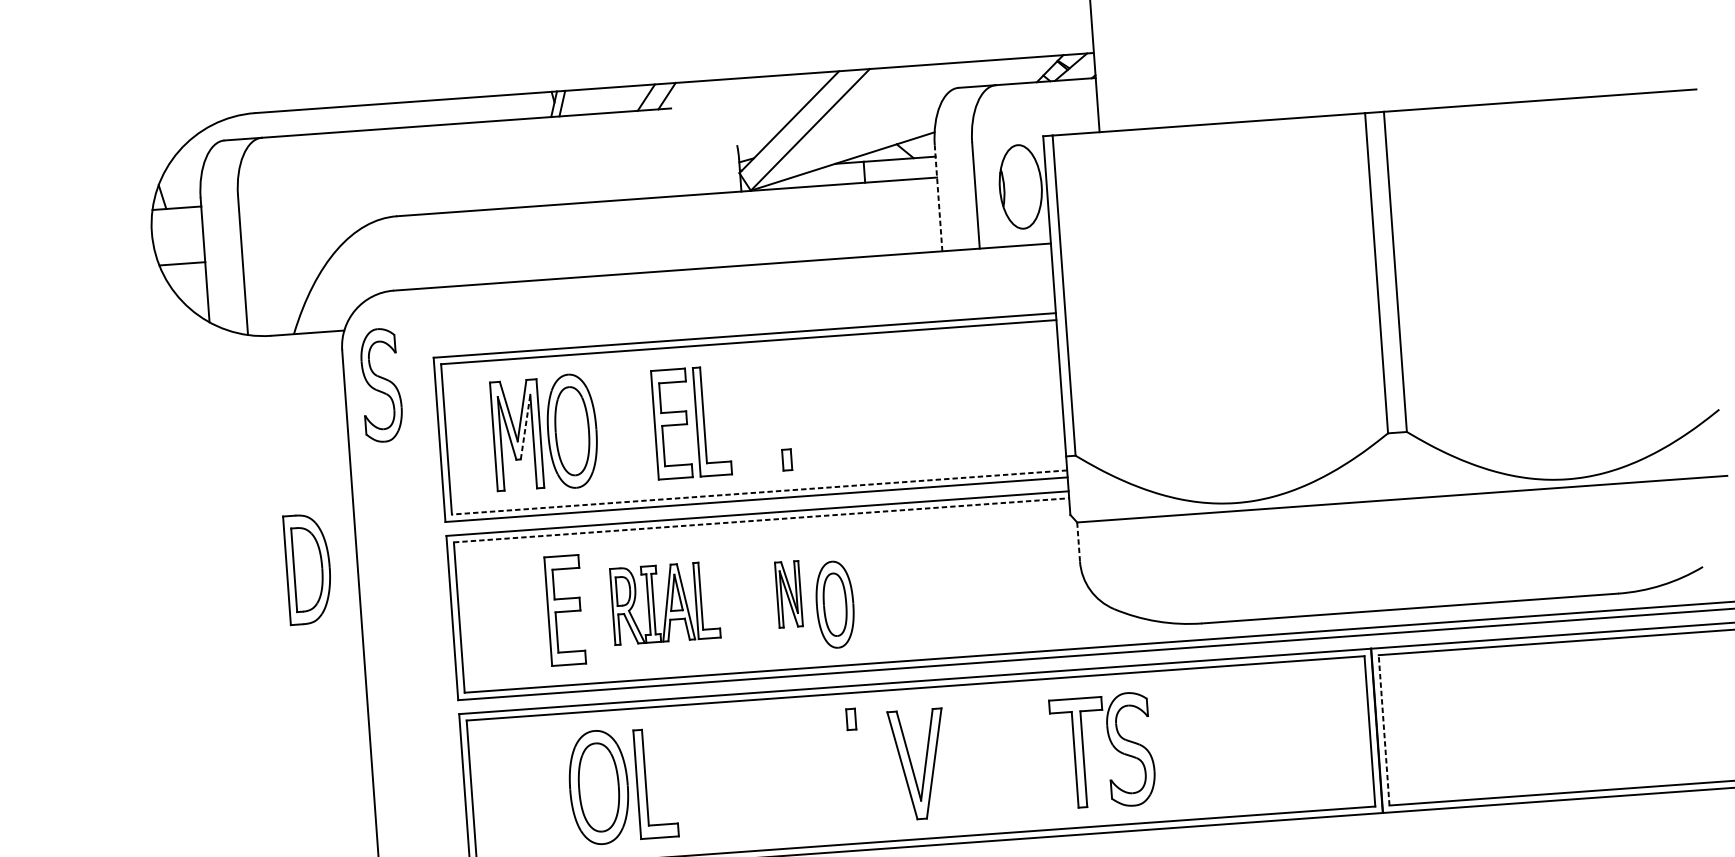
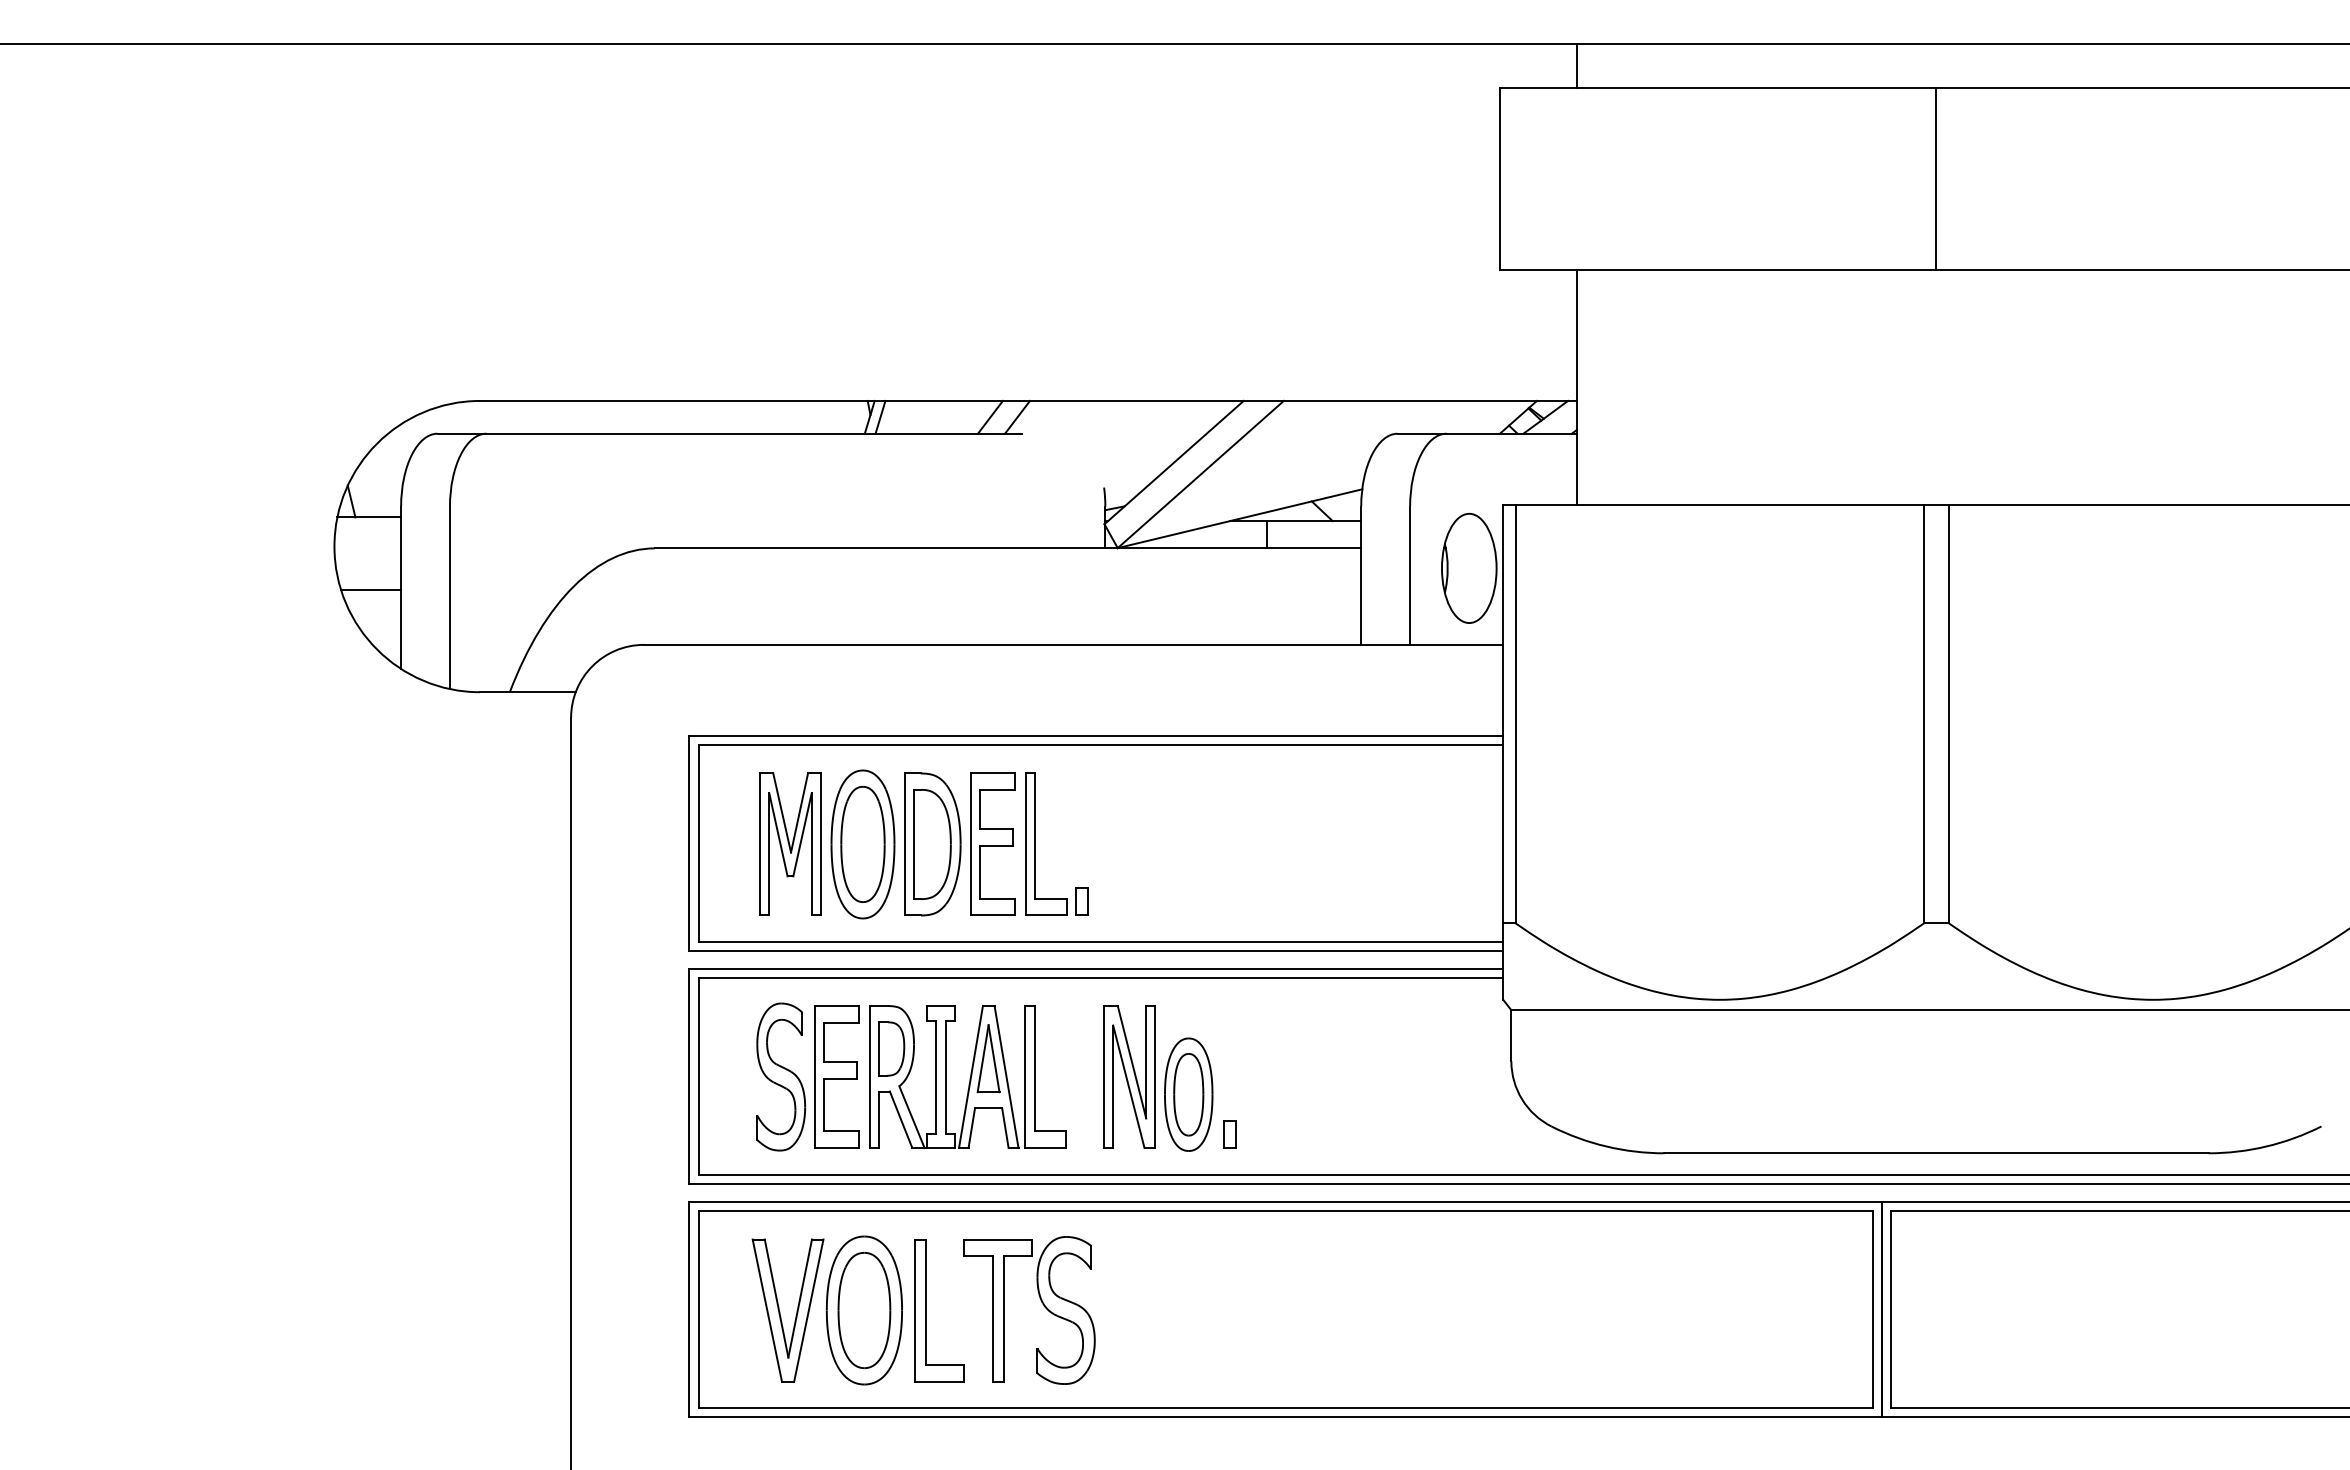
line: (938, 198) -> (1361, 575), dashed -> solid
part: (381, 384) -> (781, 1076), moved
line: (525, 426) -> (802, 834), dashed -> solid
part: (786, 459) -> (1081, 901), moved
line: (759, 492) -> (1100, 941), dashed -> solid
line: (762, 520) -> (1101, 978), dashed -> solid
line: (1078, 541) -> (1511, 1035), dashed -> solid
part: (308, 569) -> (932, 844), moved
part: (788, 594) -> (1129, 1076), size x1.67
part: (664, 602) -> (967, 1076), size x1.43
part: (850, 719) -> (1229, 1134), moved
line: (1384, 729) -> (1891, 1308), dashed -> solid
part: (1112, 746) -> (1042, 1304), moved
part: (912, 765) -> (780, 1311), moved

